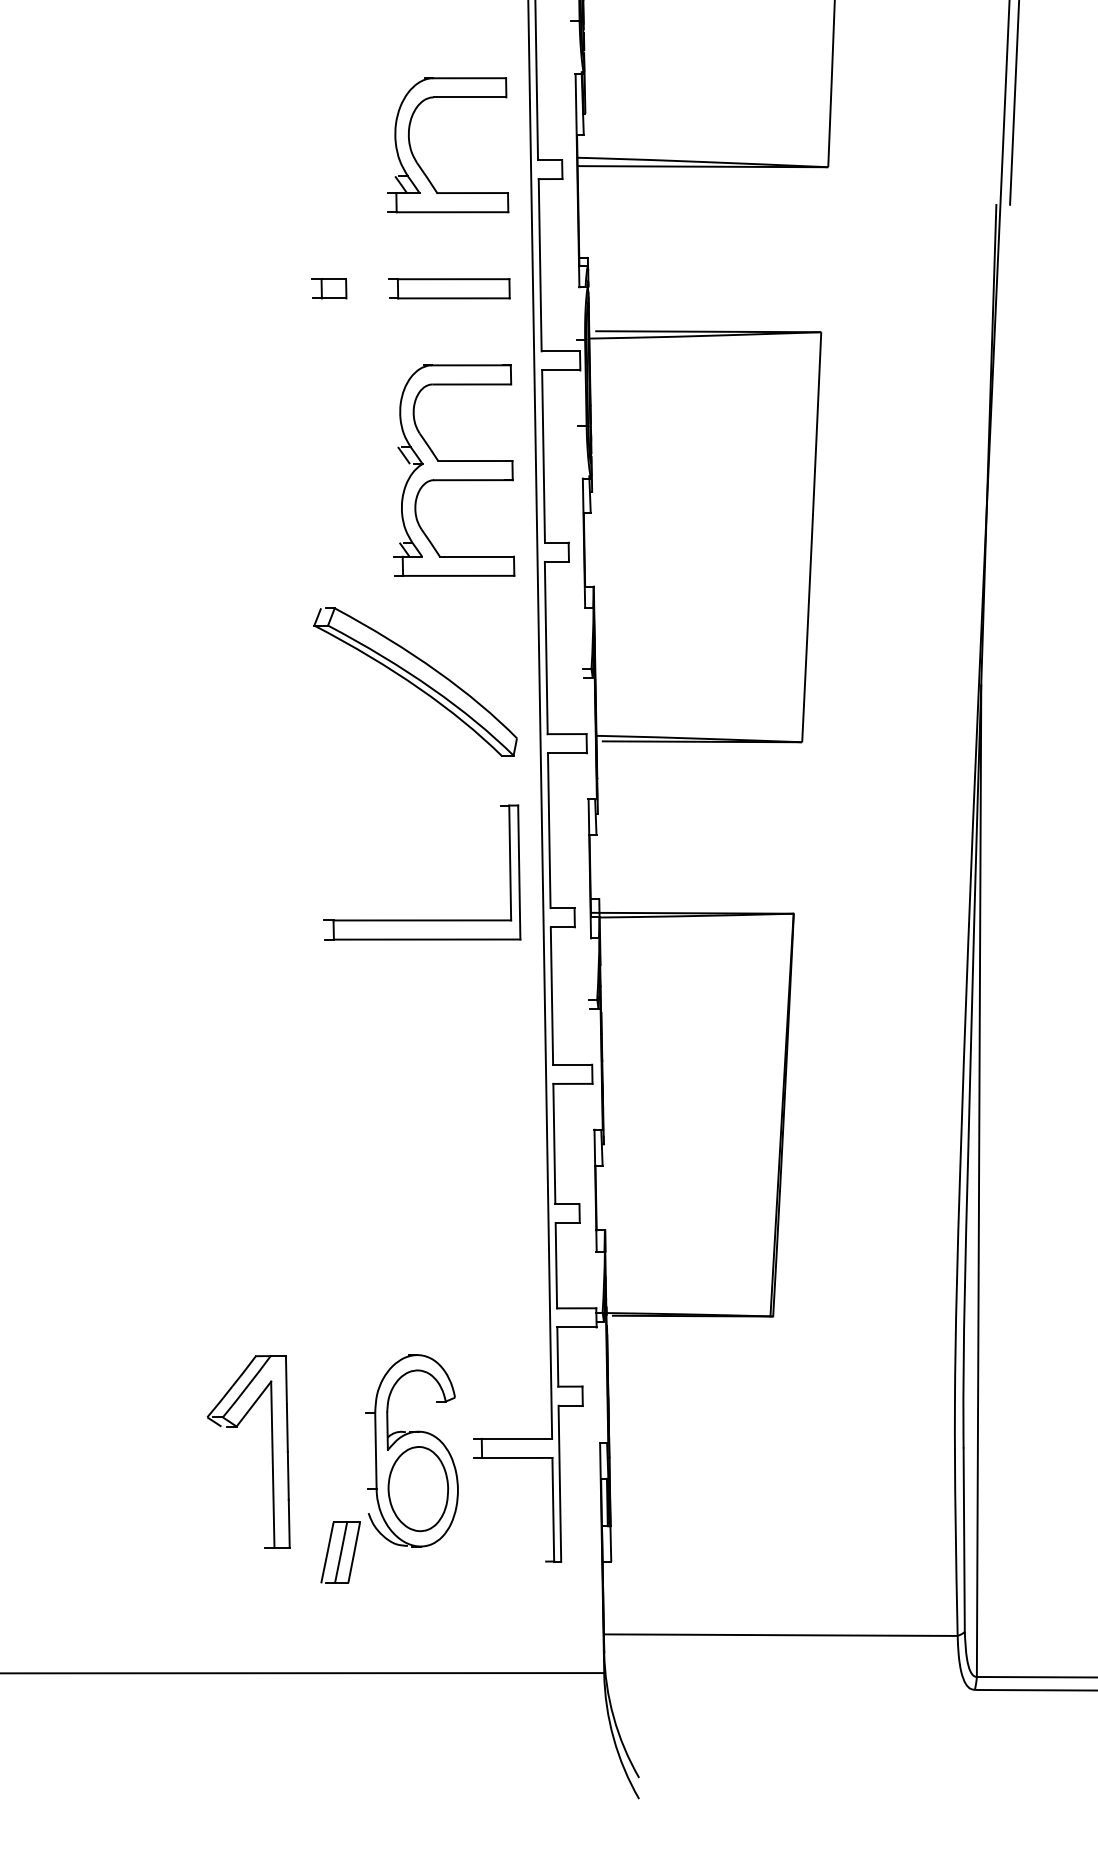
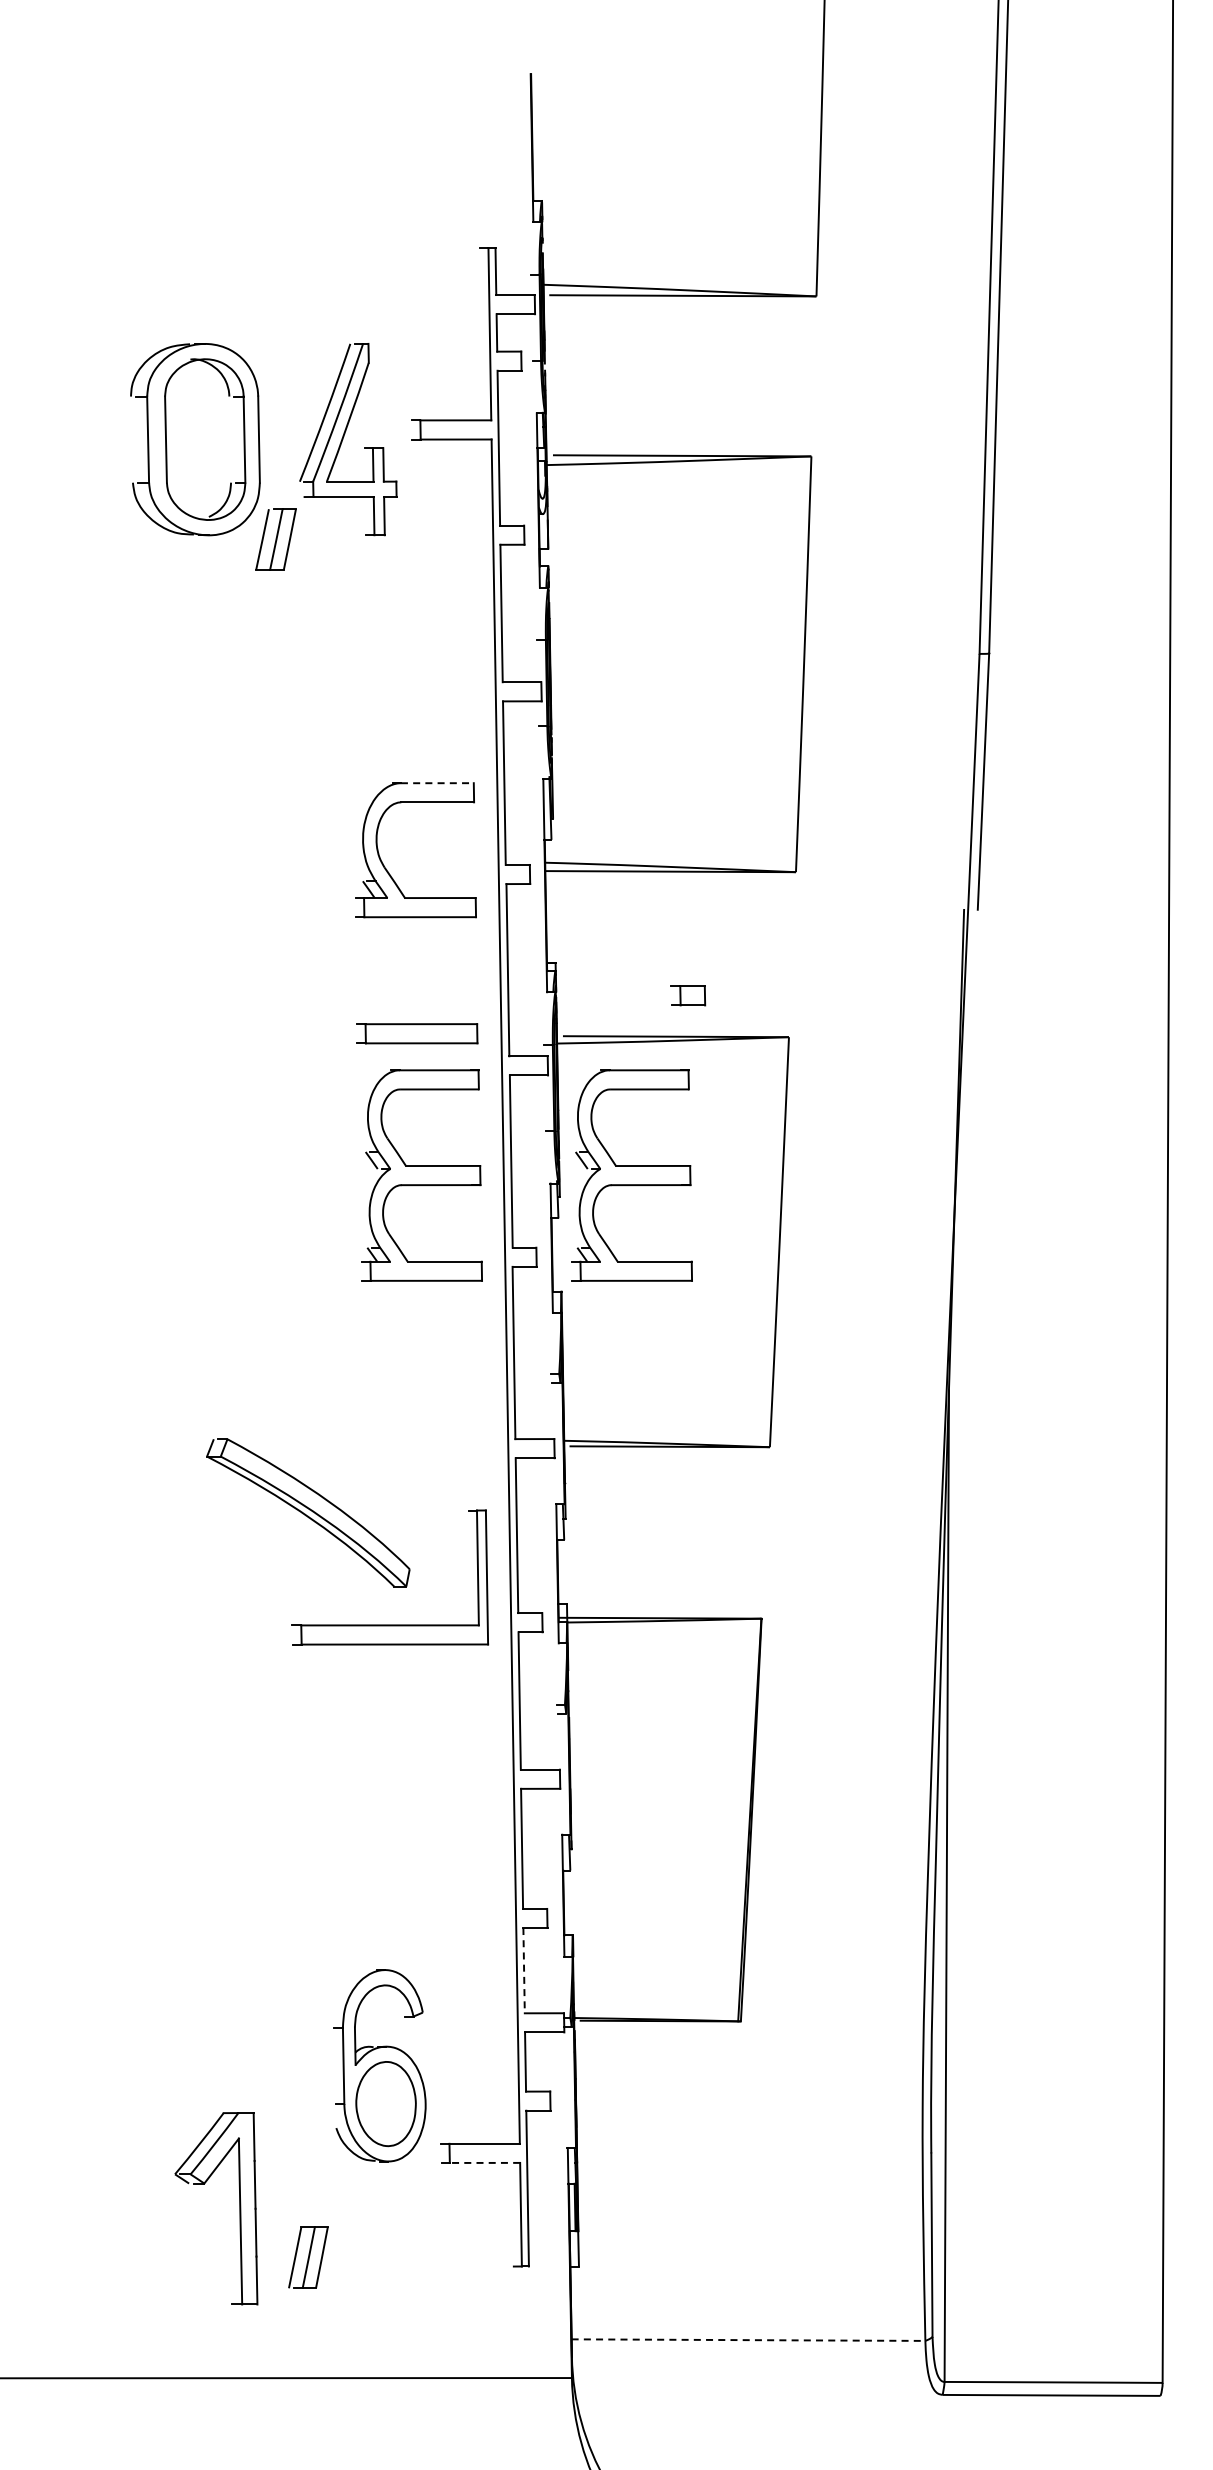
line: (469, 78) -> (437, 783), solid -> dashed
part: (329, 288) -> (688, 995), moved
part: (449, 288) -> (417, 1033), moved
part: (663, 470) -> (631, 1175), added
part: (415, 681) -> (308, 1512), moved
line: (556, 1265) -> (524, 1970), solid -> dashed
part: (411, 1450) -> (379, 2065), moved
part: (271, 1451) -> (239, 2208), moved
line: (516, 1457) -> (484, 2162), solid -> dashed
line: (780, 1635) -> (748, 2340), solid -> dashed

